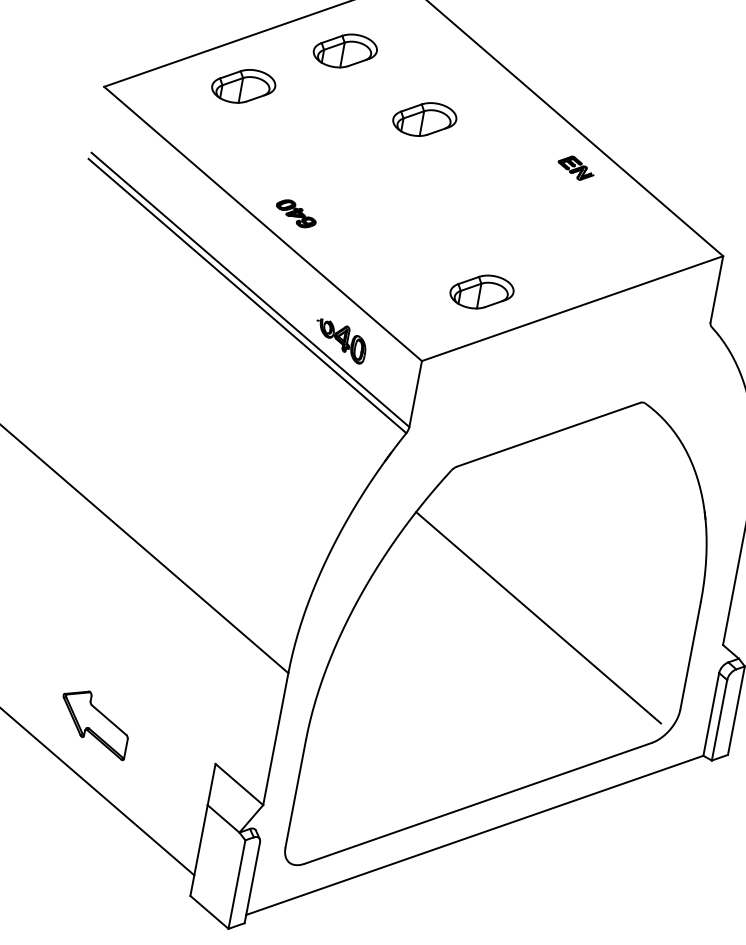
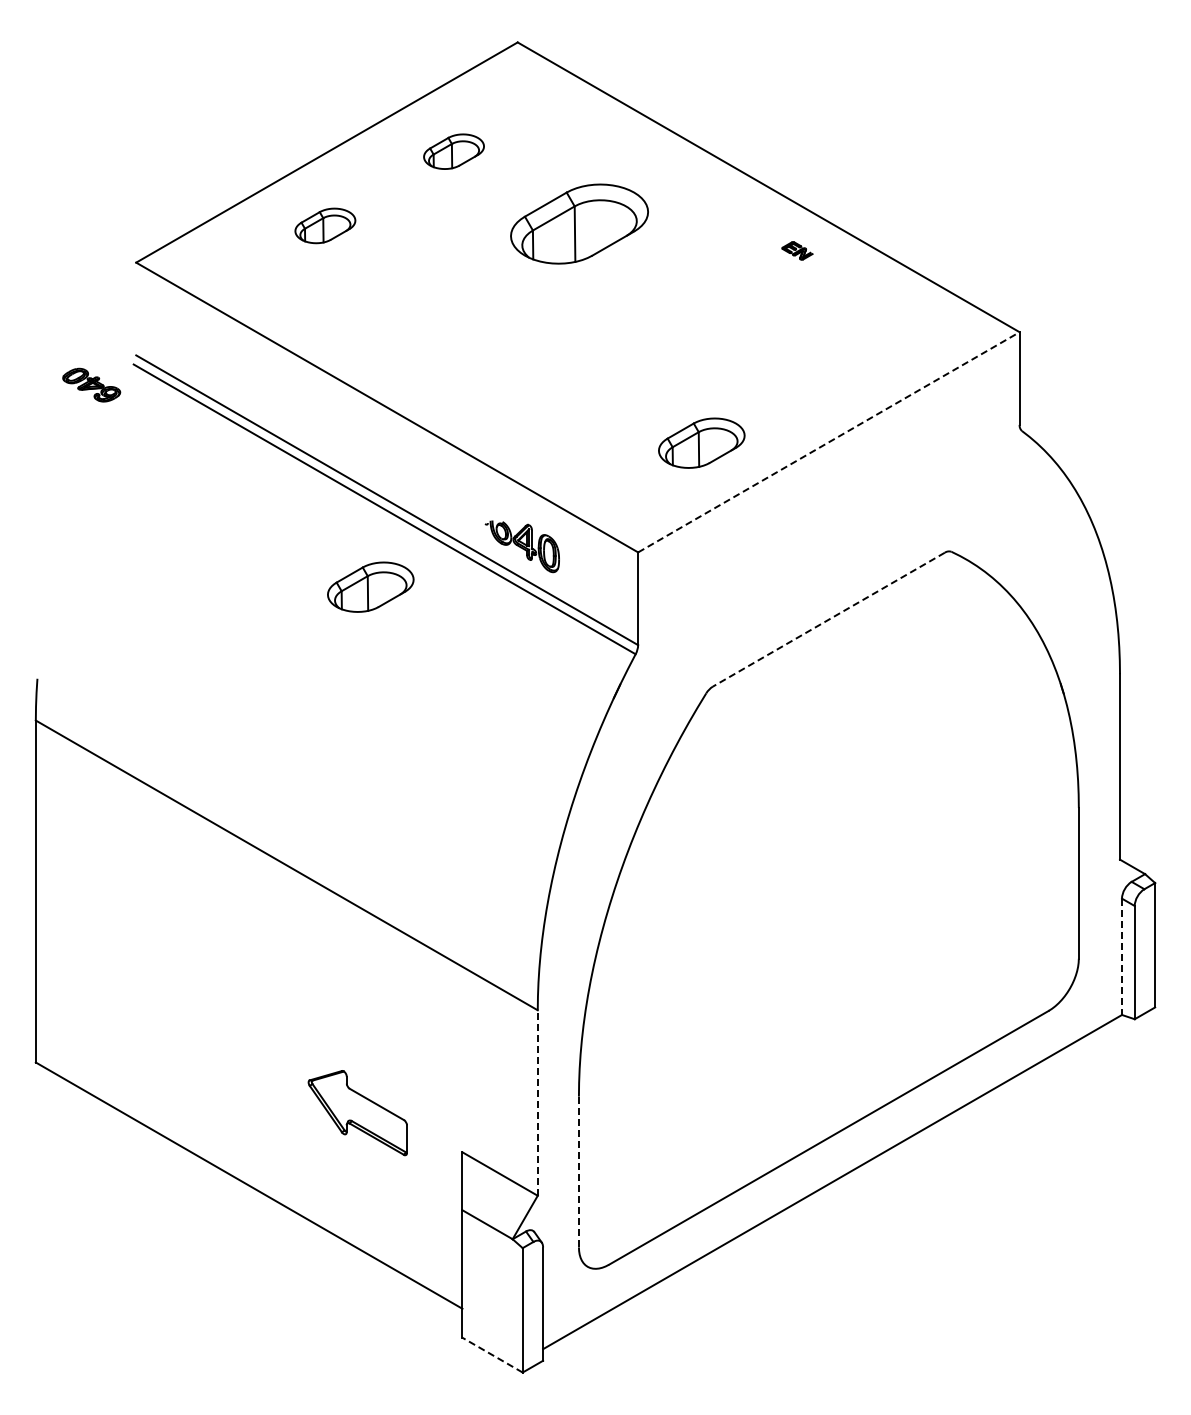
part: (344, 50) -> (453, 151), size x0.7
part: (243, 86) -> (325, 225), size x0.7
part: (424, 119) -> (579, 223), size x1.6
part: (576, 167) -> (797, 250), size x0.6
part: (296, 213) -> (91, 384), moved
line: (572, 308) -> (829, 442), solid -> dashed
part: (226, 349) -> (370, 586), added
line: (548, 434) -> (828, 619), solid -> dashed
line: (538, 617) -> (862, 870), removed
line: (711, 714) -> (1122, 957), solid -> dashed
part: (94, 724) -> (357, 1113), moved
line: (275, 739) -> (537, 1103), solid -> dashed
line: (295, 794) -> (578, 1172), solid -> dashed
line: (209, 912) -> (492, 1355), solid -> dashed

